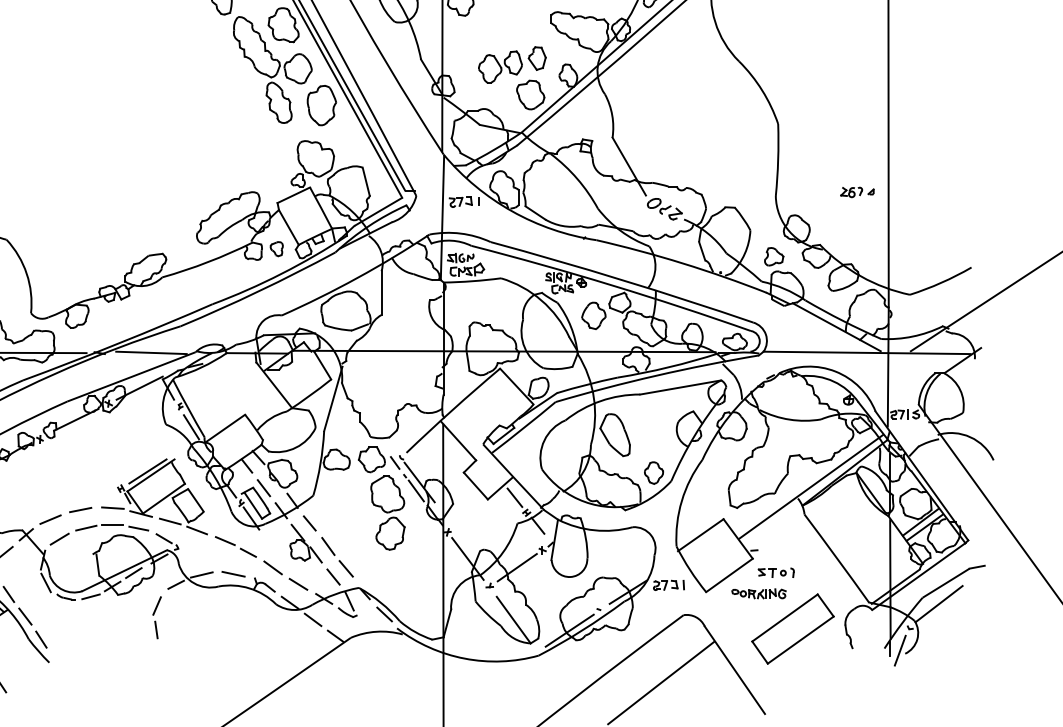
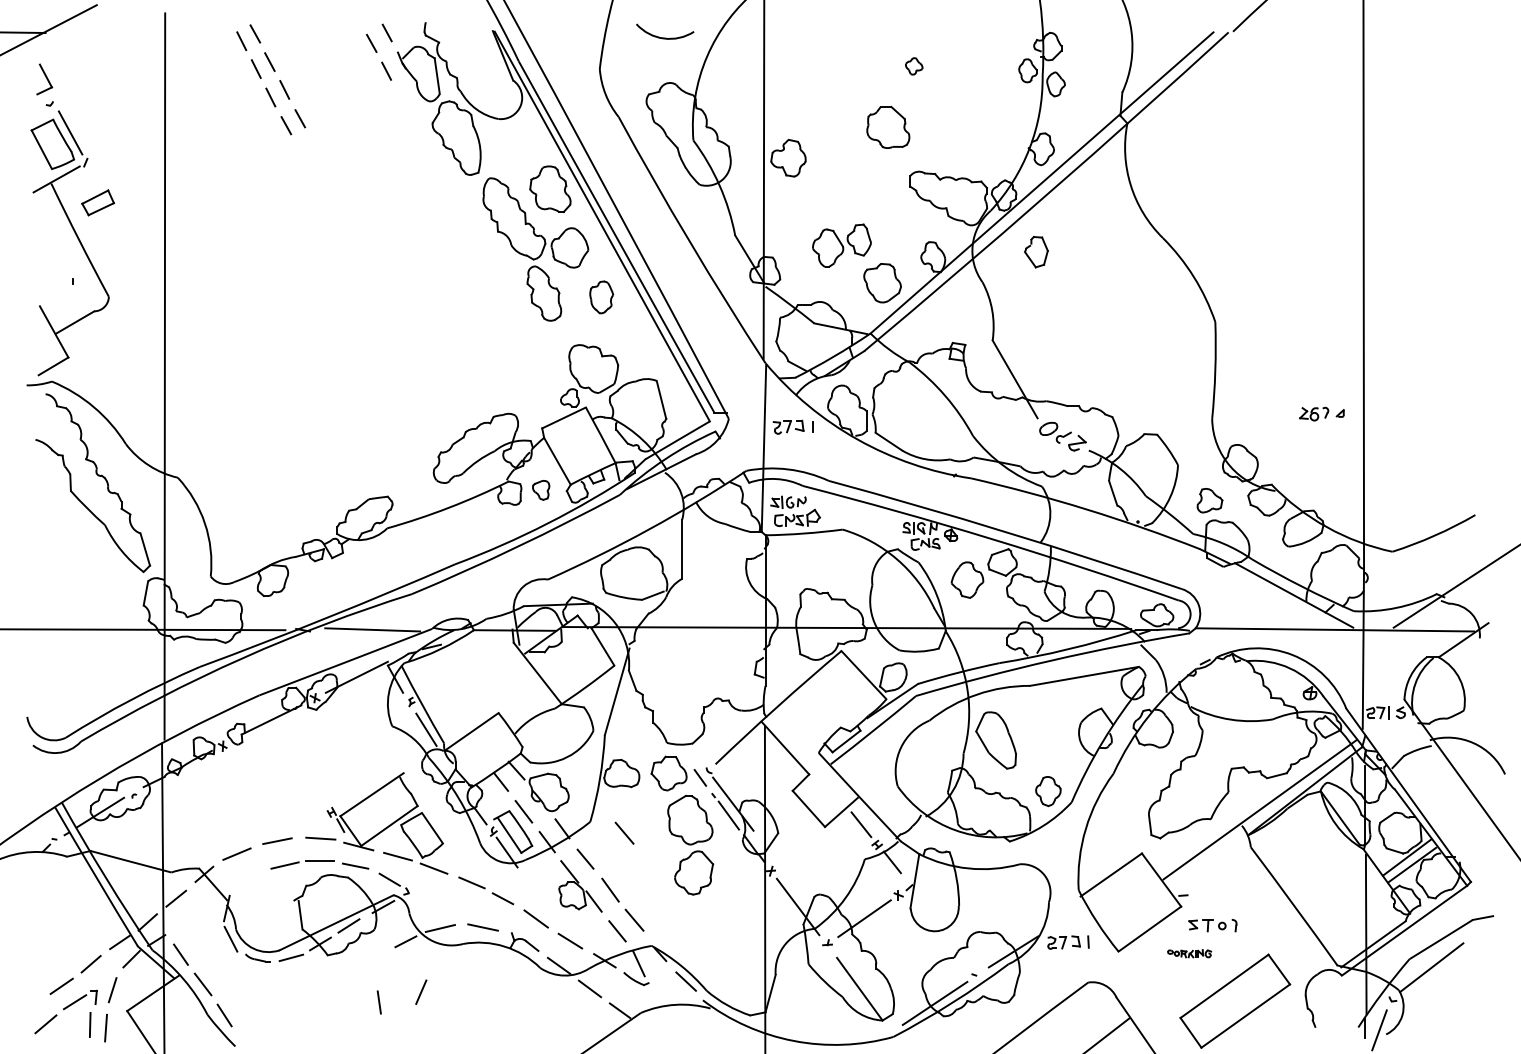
part: (537, 58) -> (1036, 252), moved
part: (321, 105) -> (601, 297), size x0.6
line: (147, 471) -> (367, 789), removed
line: (338, 503) -> (624, 832), added
line: (59, 539) -> (249, 880), removed
part: (758, 593) -> (1189, 953), size x0.6
line: (157, 605) -> (421, 991), moved

